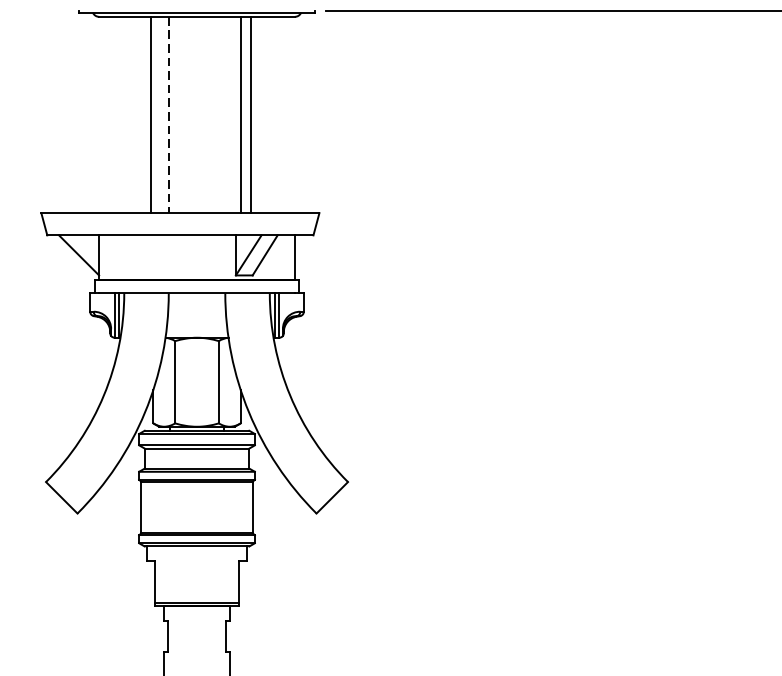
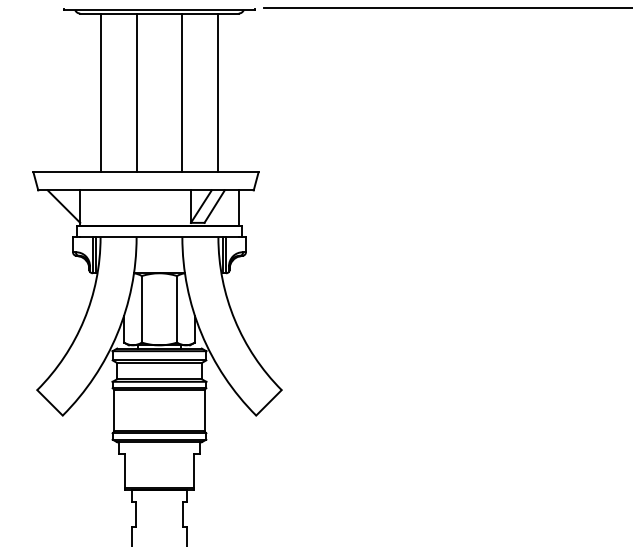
line: (151, 114) -> (100, 92), moved
line: (241, 114) -> (218, 92), moved
line: (251, 114) -> (182, 92), moved
line: (168, 115) -> (136, 93), dashed -> solid

